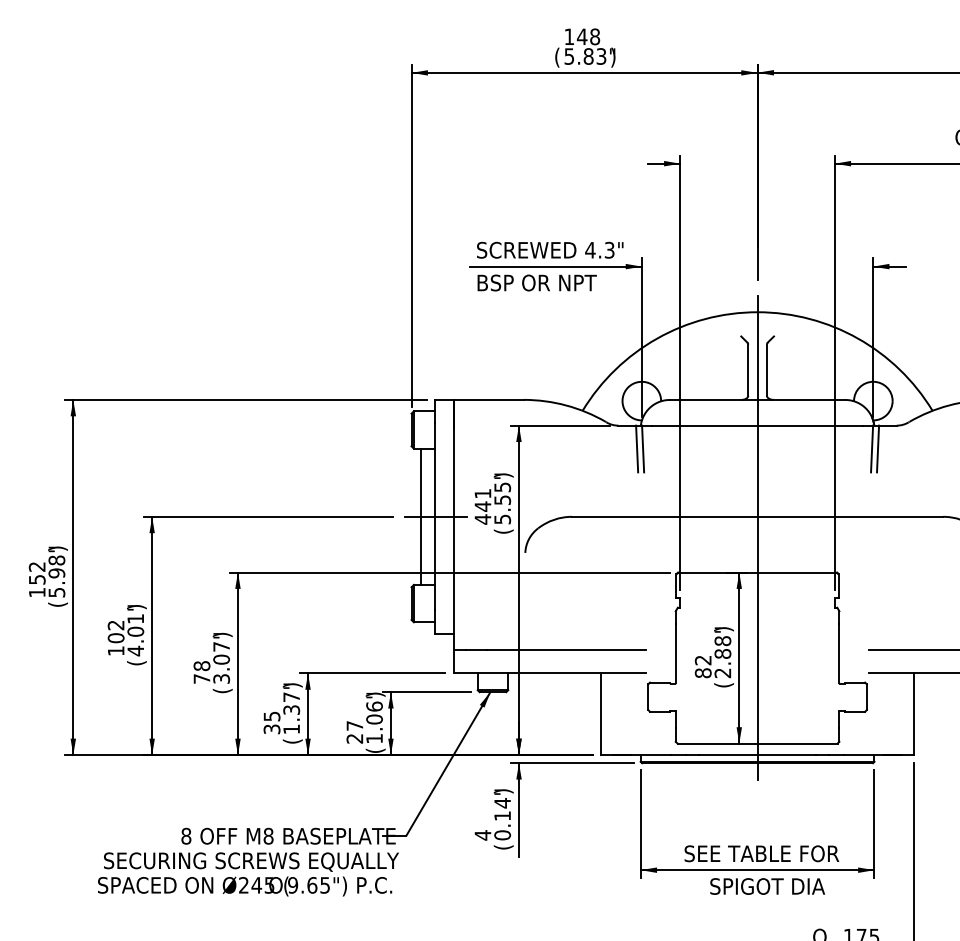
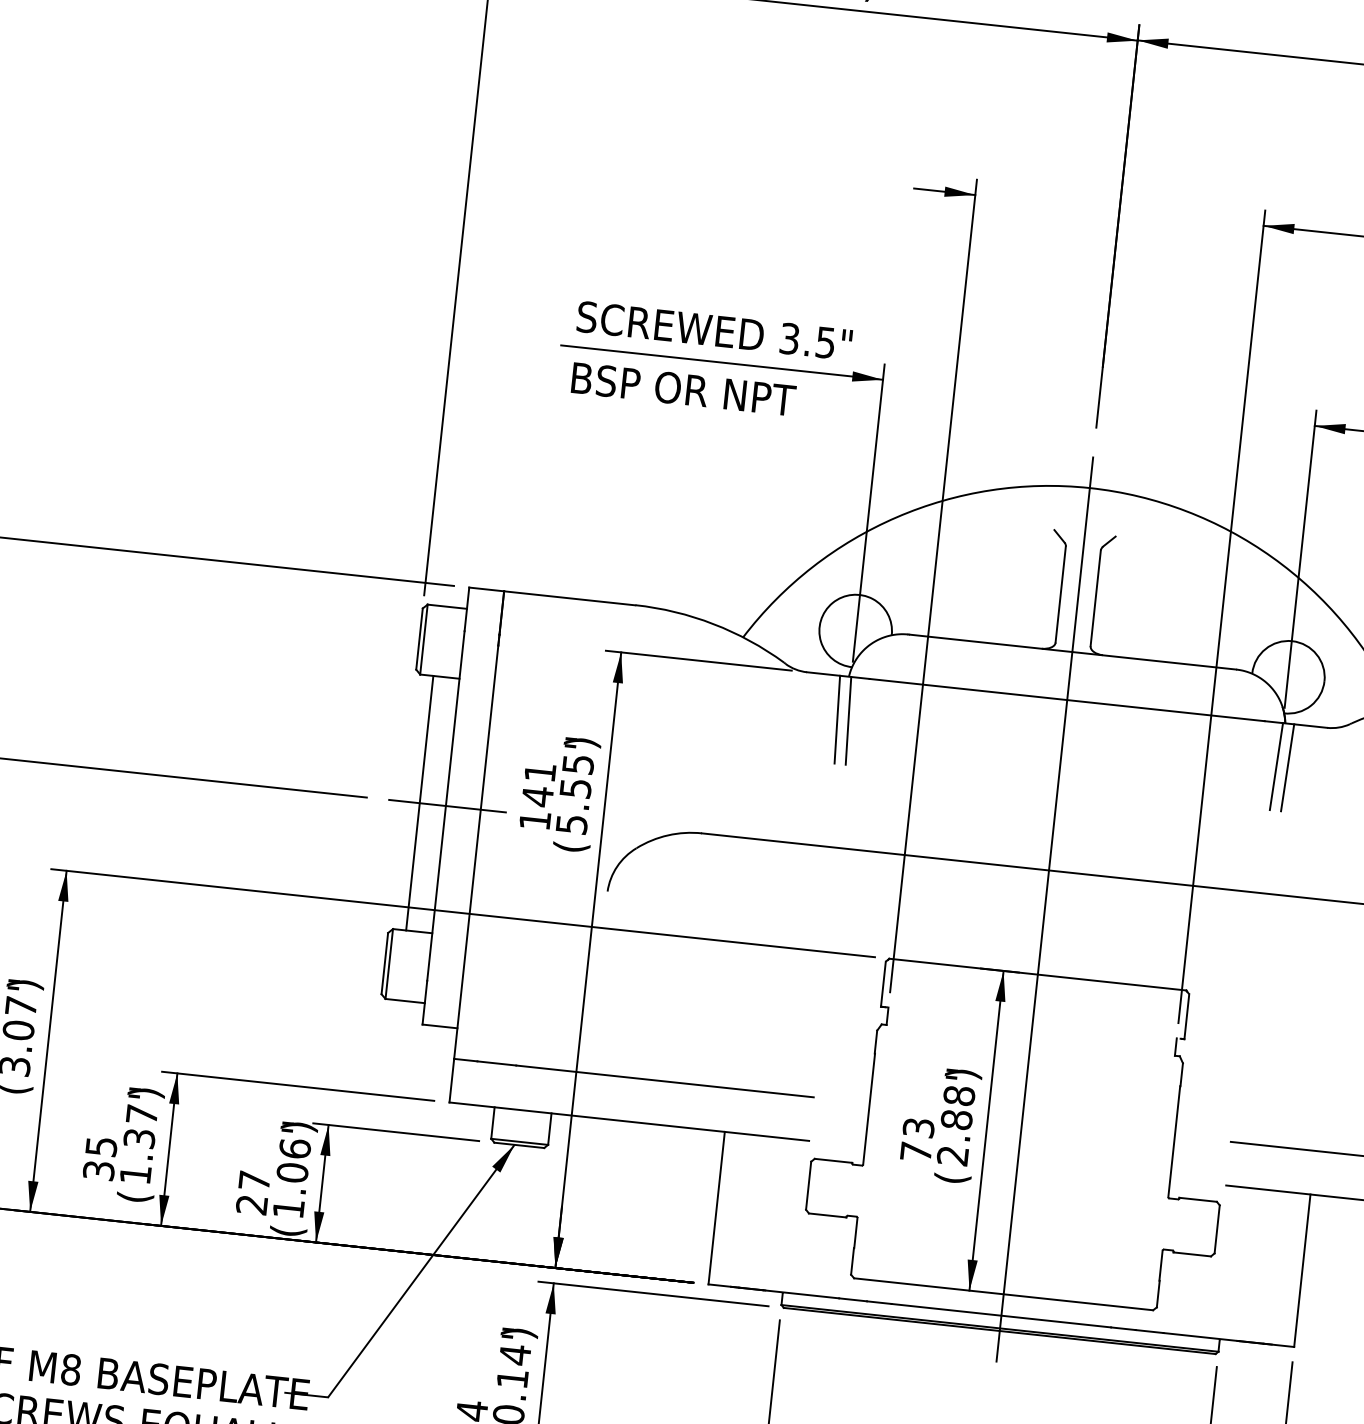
text: (599, 249) -> (806, 339), 4.3" -> 3.5"
text: (482, 519) -> (534, 820), 441 -> 141
text: (702, 666) -> (916, 1139), 82 -> 73

